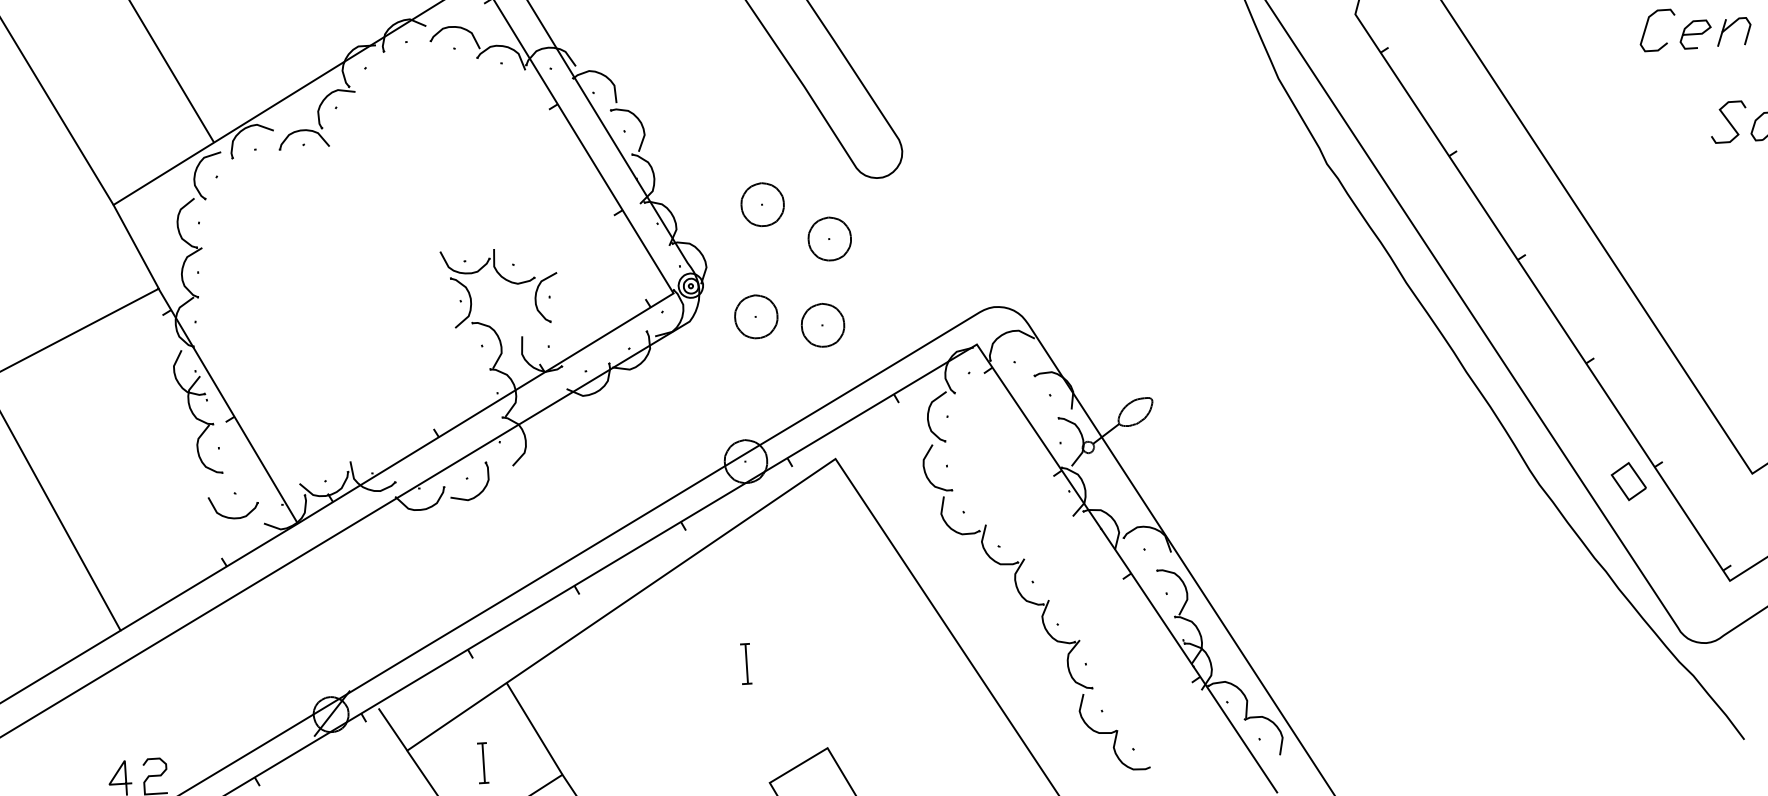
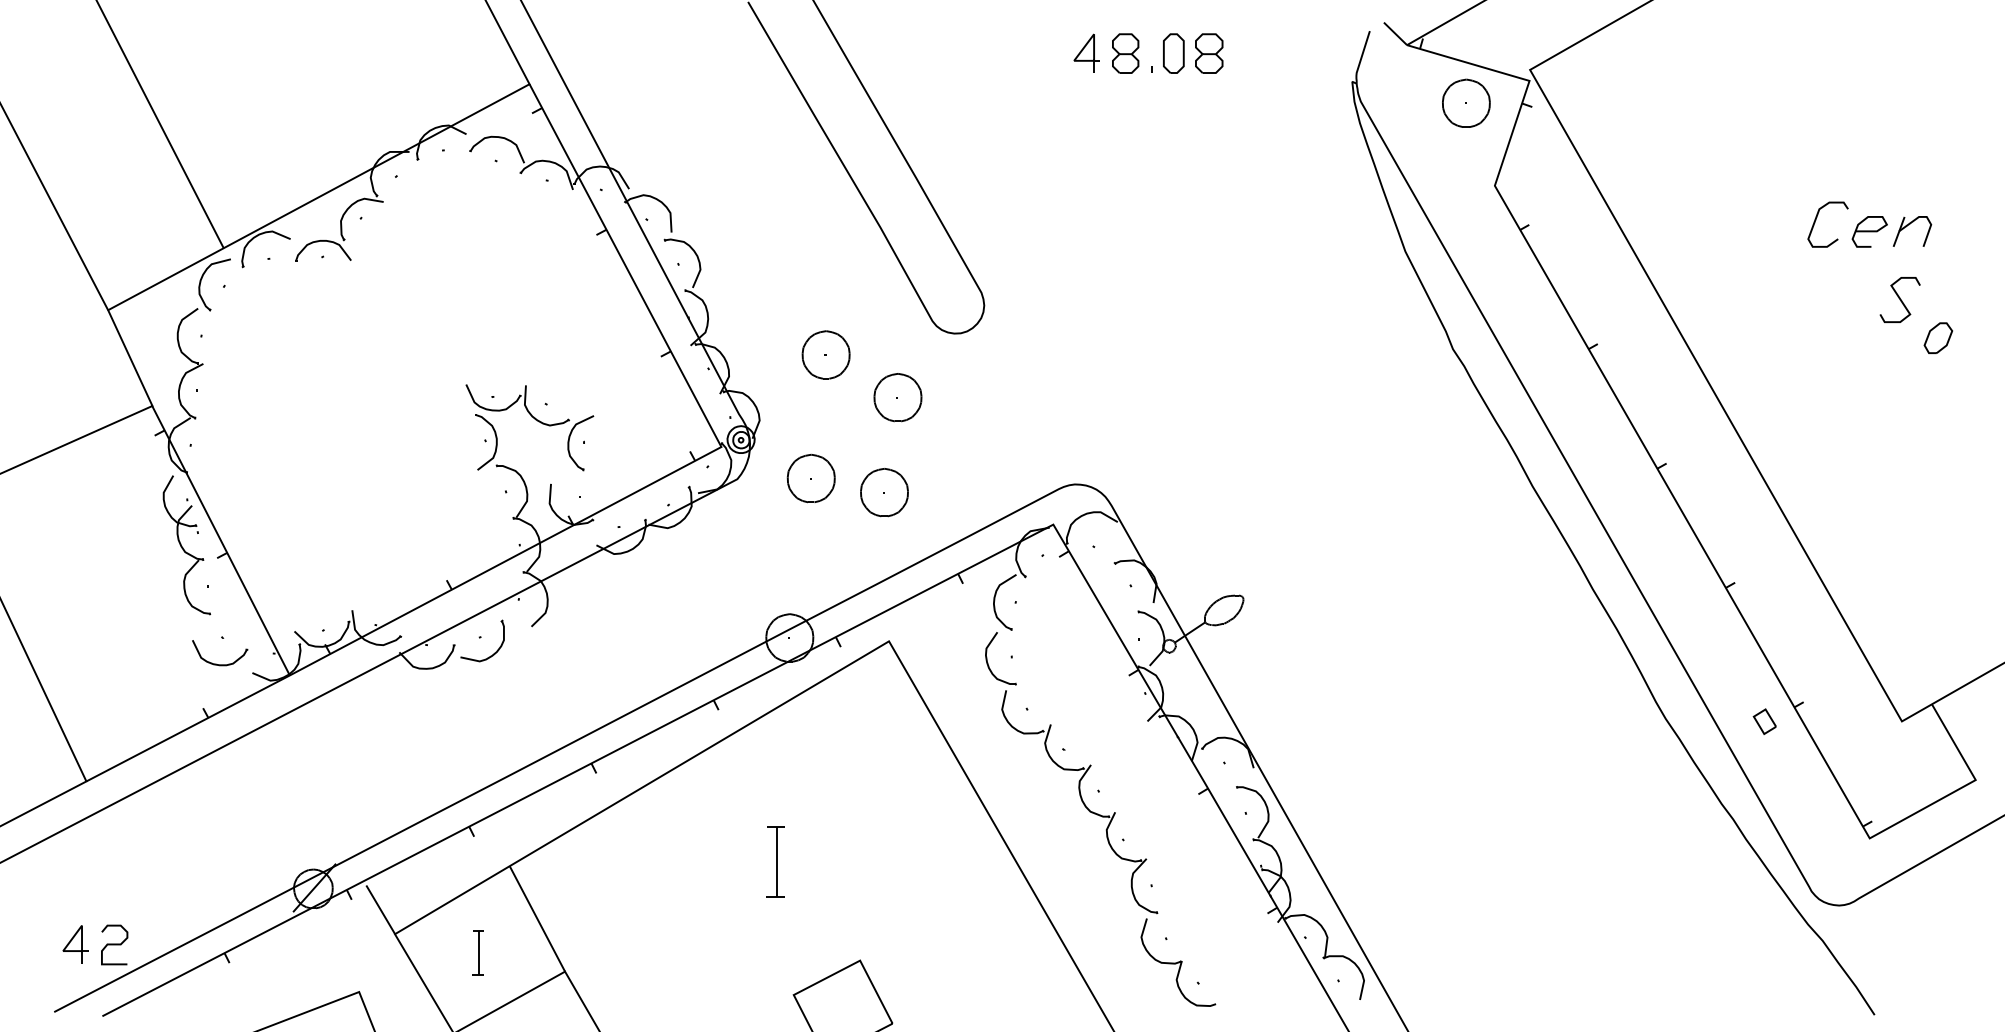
curve: (1727, 121) -> (1899, 299), moved
part: (1628, 481) -> (1764, 721), size x0.6
part: (745, 663) -> (775, 861), size x1.6

